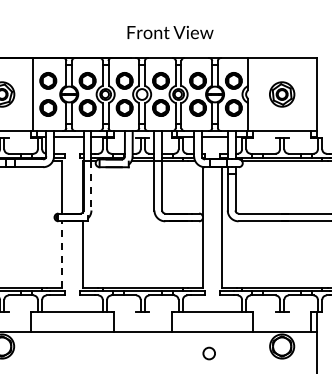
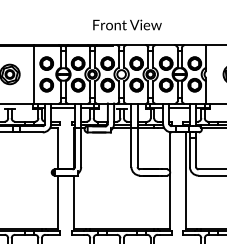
text: (170, 32) -> (127, 25), moved
line: (91, 185) -> (81, 147), dashed -> solid
line: (62, 254) -> (58, 202), dashed -> solid

